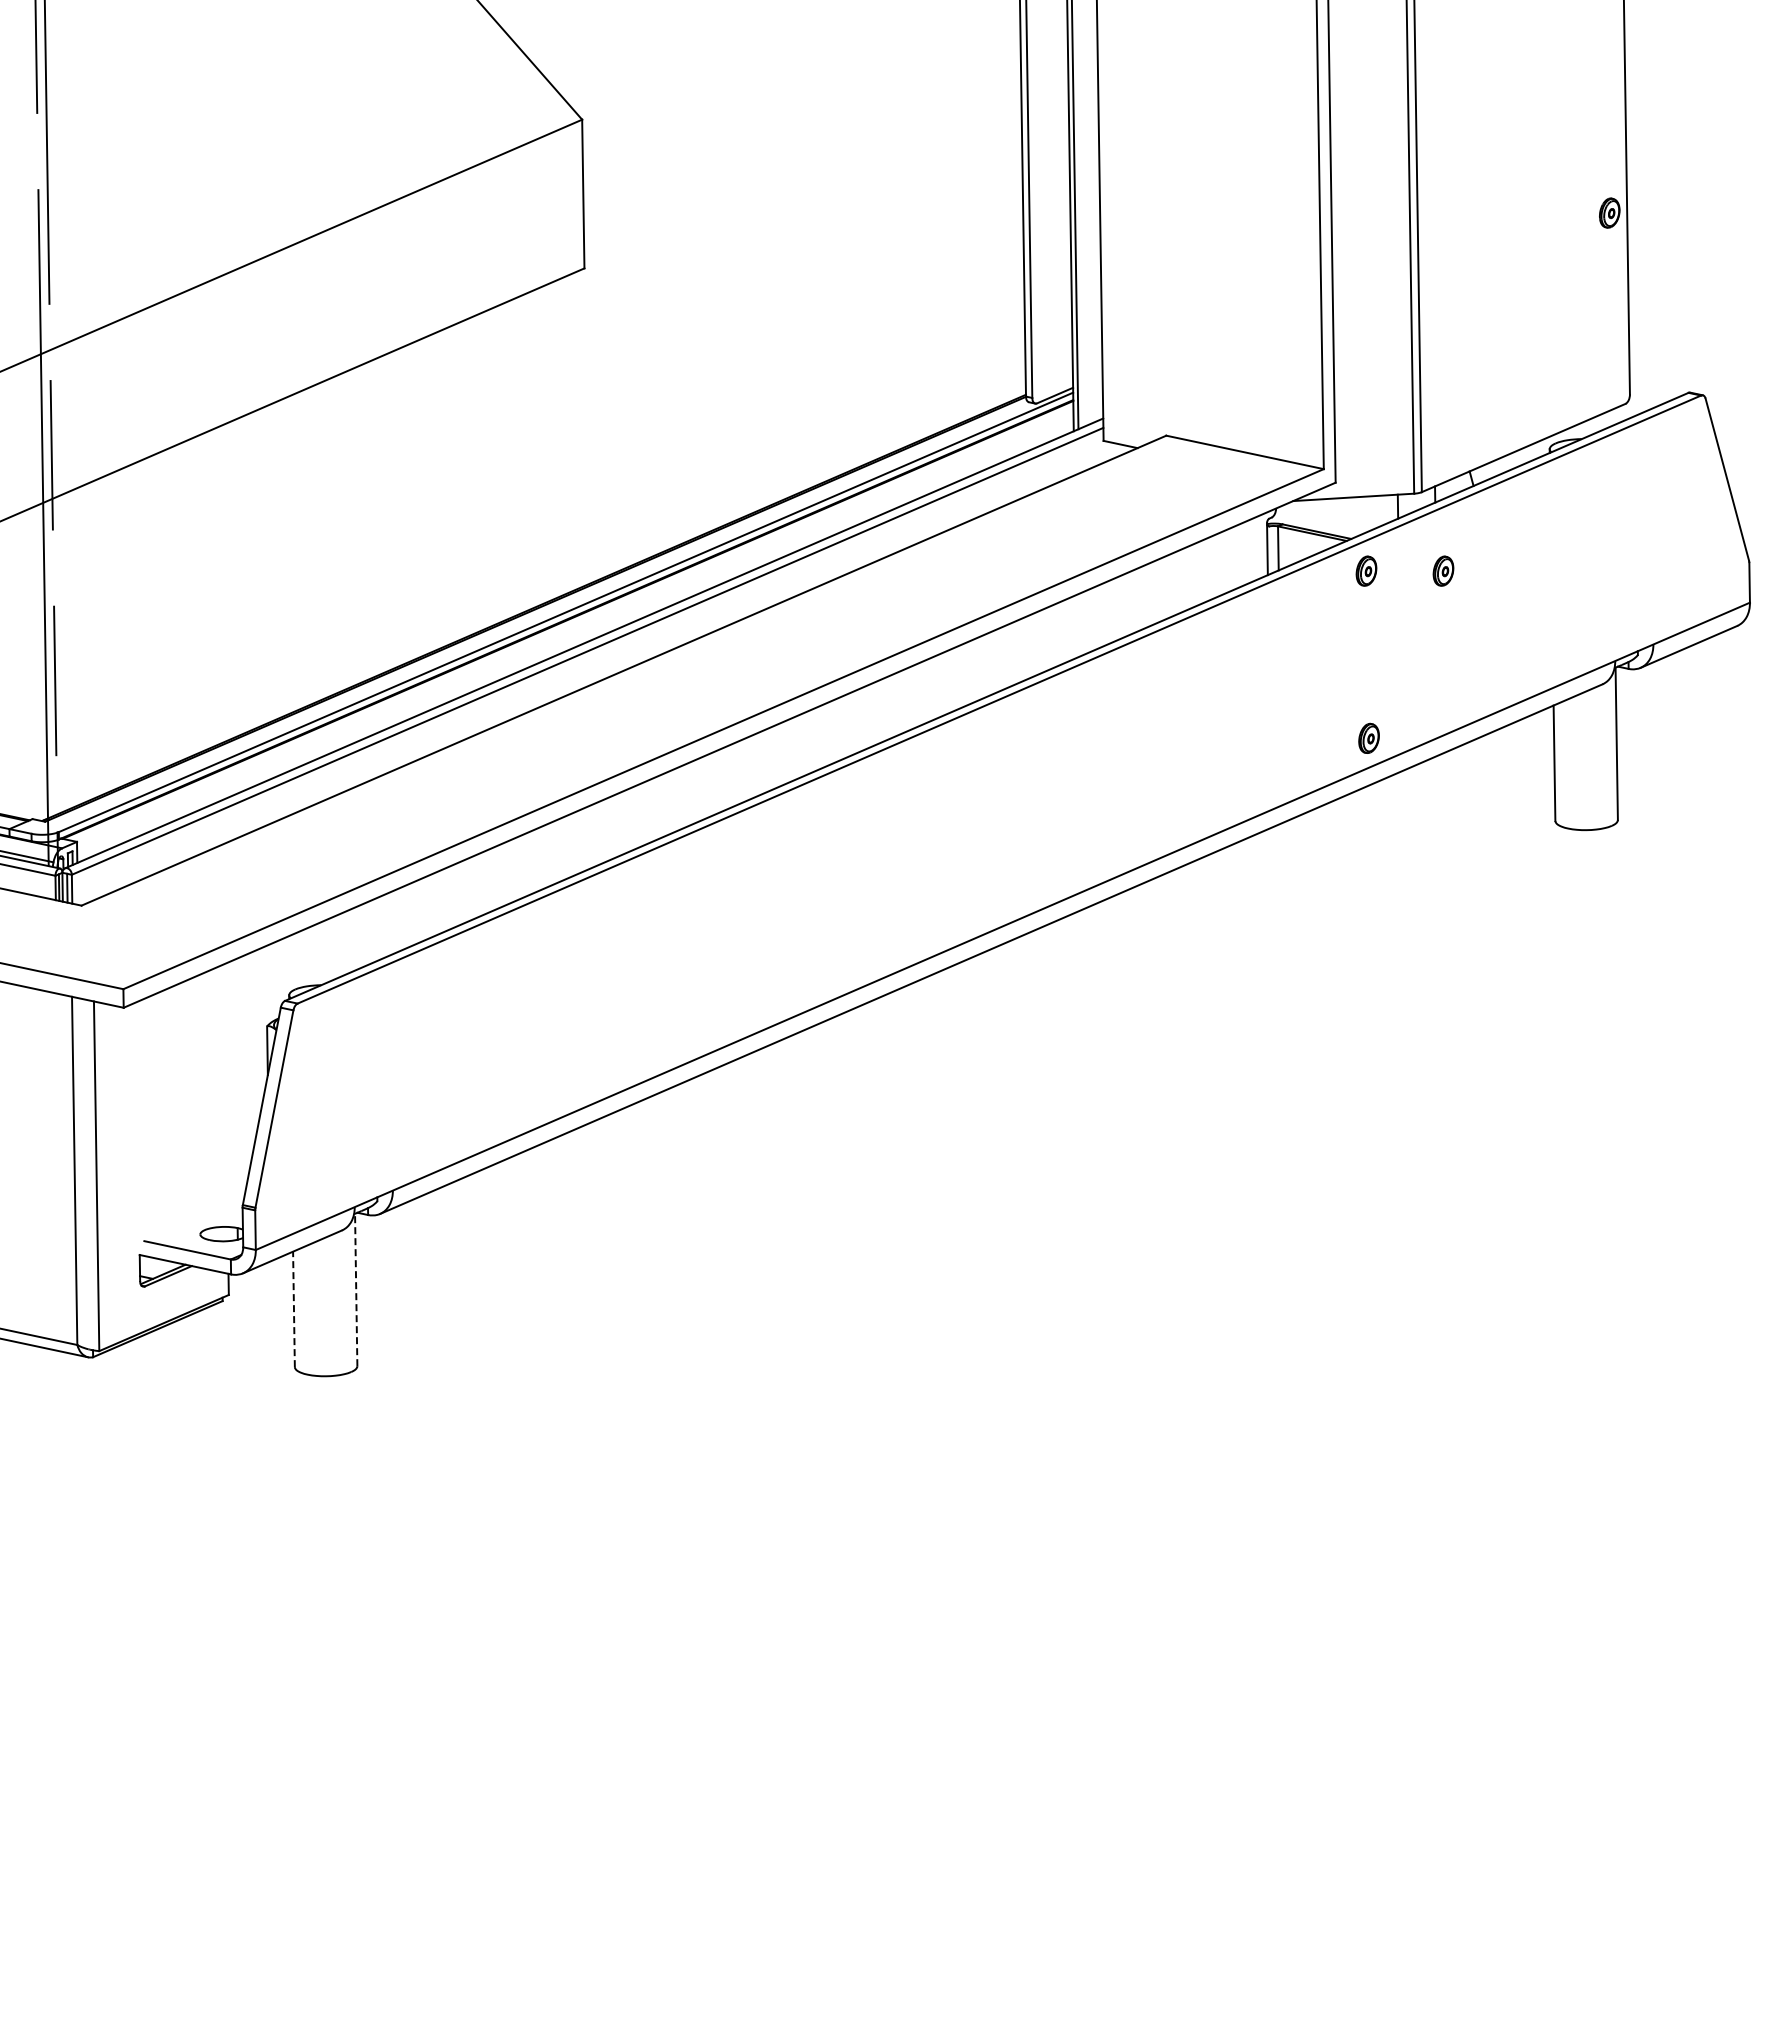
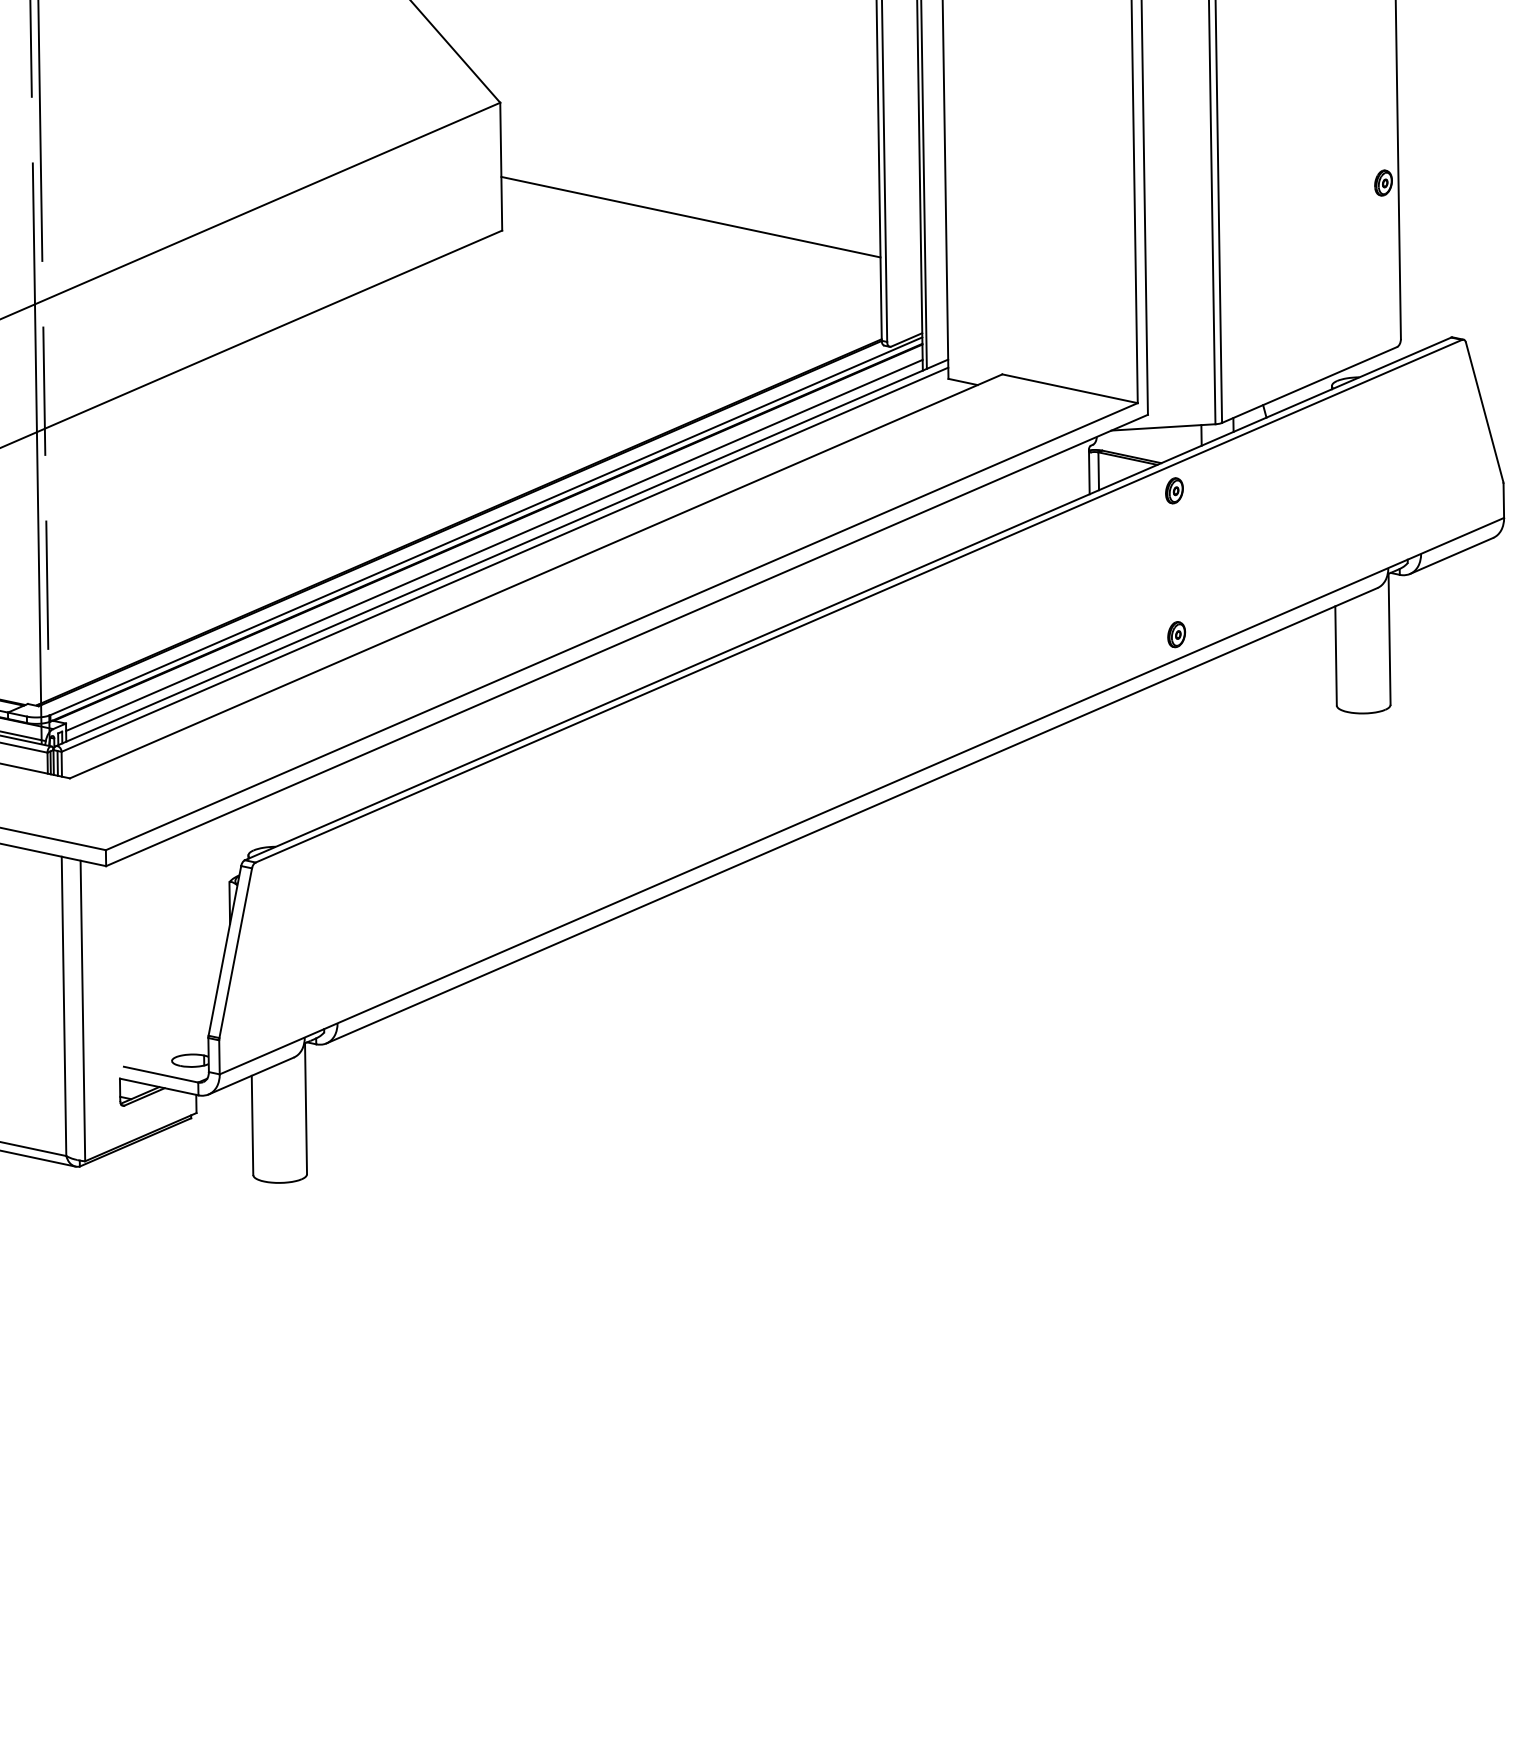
line: (803, 252) -> (690, 216), added
part: (1443, 570) -> (1240, 490), removed
line: (575, 634) -> (494, 545), added
line: (356, 1289) -> (306, 1108), dashed -> solid
line: (293, 1309) -> (252, 1125), dashed -> solid

